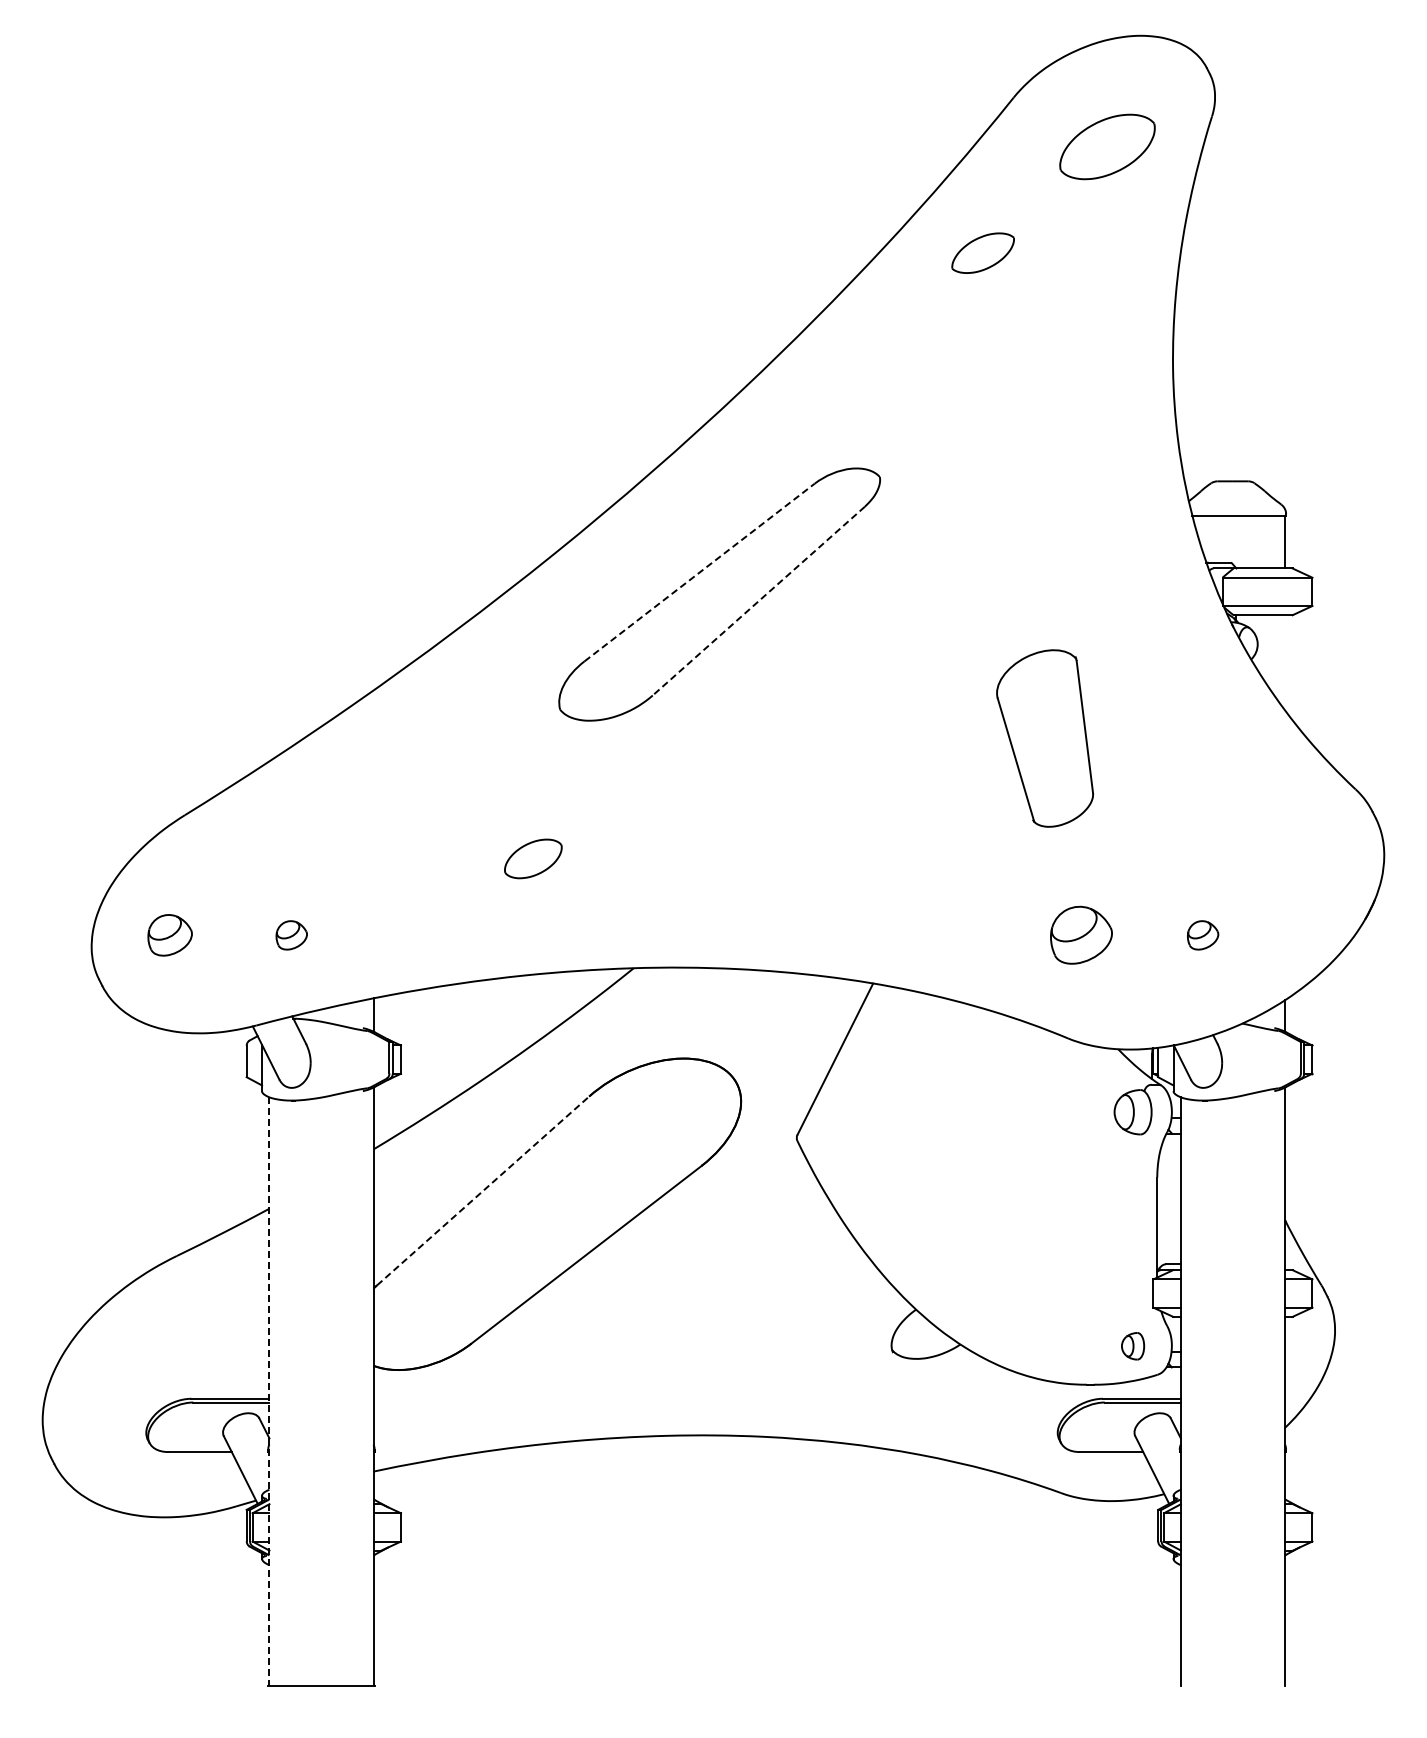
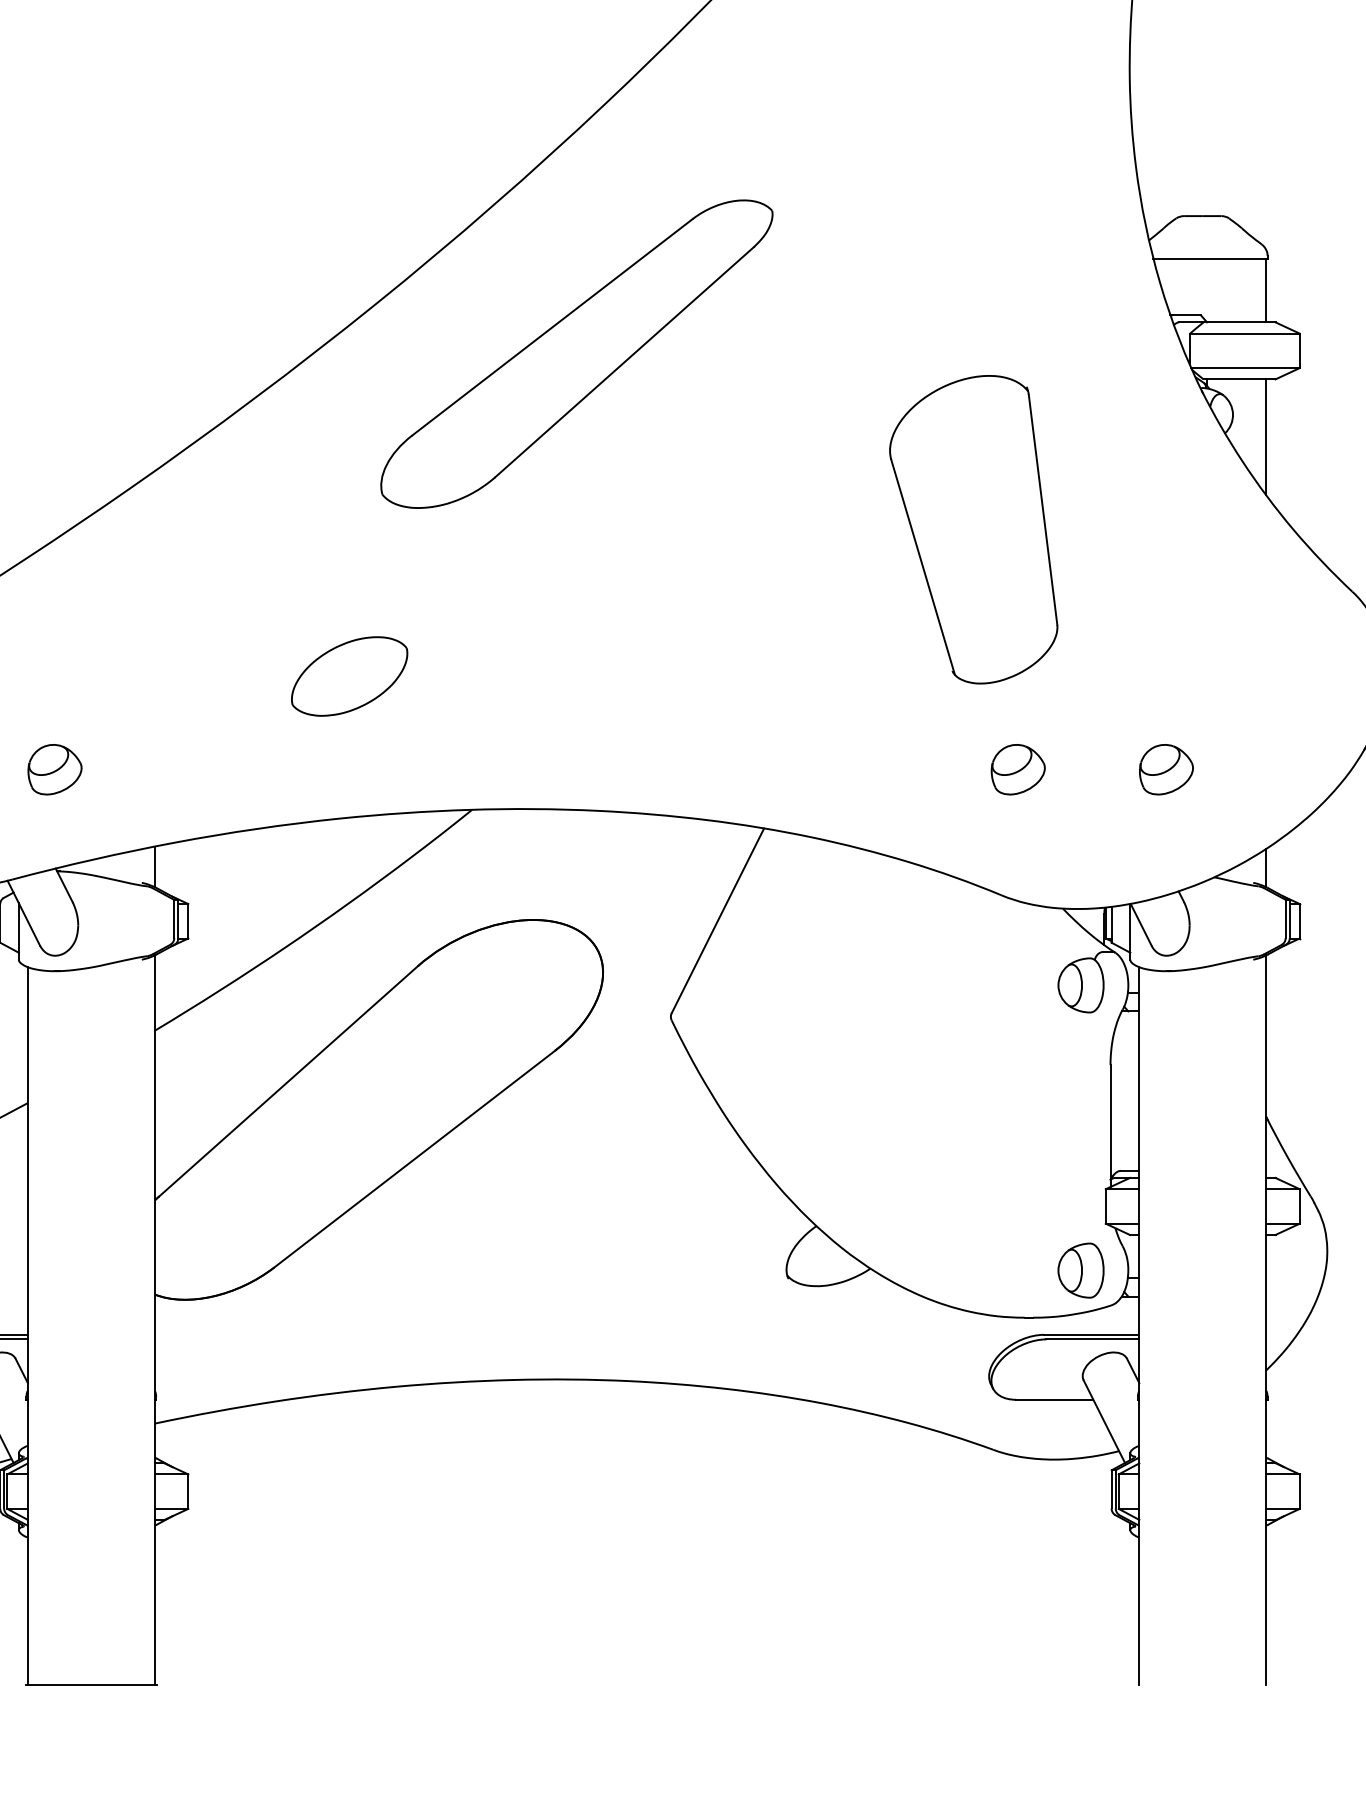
line: (700, 572) -> (553, 327), dashed -> solid
line: (758, 601) -> (624, 362), dashed -> solid
line: (1284, 662) -> (1265, 437), added
part: (1044, 738) -> (972, 529), size x1.43
part: (533, 858) -> (349, 676), size x1.67
part: (291, 935) -> (54, 769), size x1.43
part: (1081, 935) -> (1018, 769), size x0.71
part: (1202, 935) -> (1165, 769), size x1.43
line: (483, 1190) -> (288, 1080), dashed -> solid
part: (1132, 1346) -> (1080, 1271), size x1.67
line: (269, 1392) -> (27, 1327), dashed -> solid

